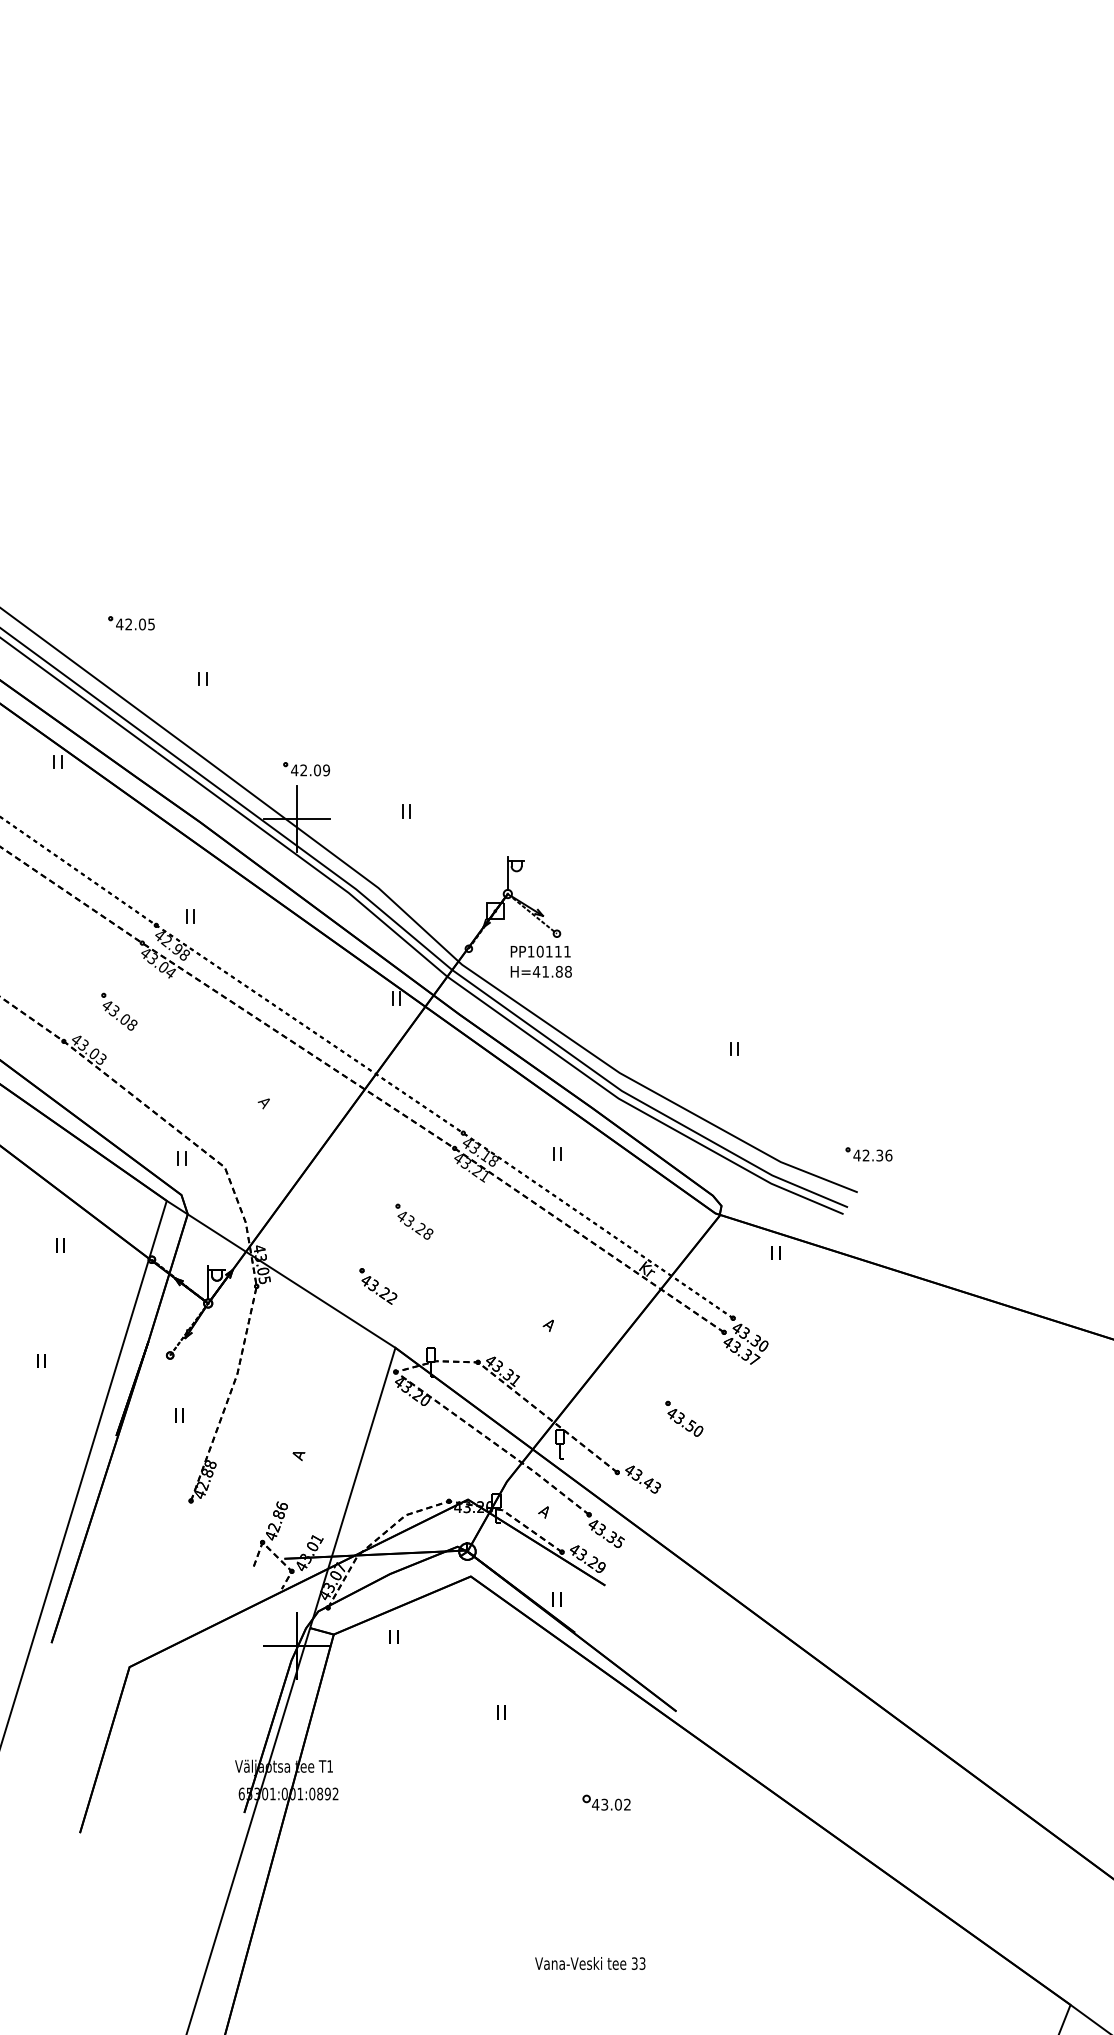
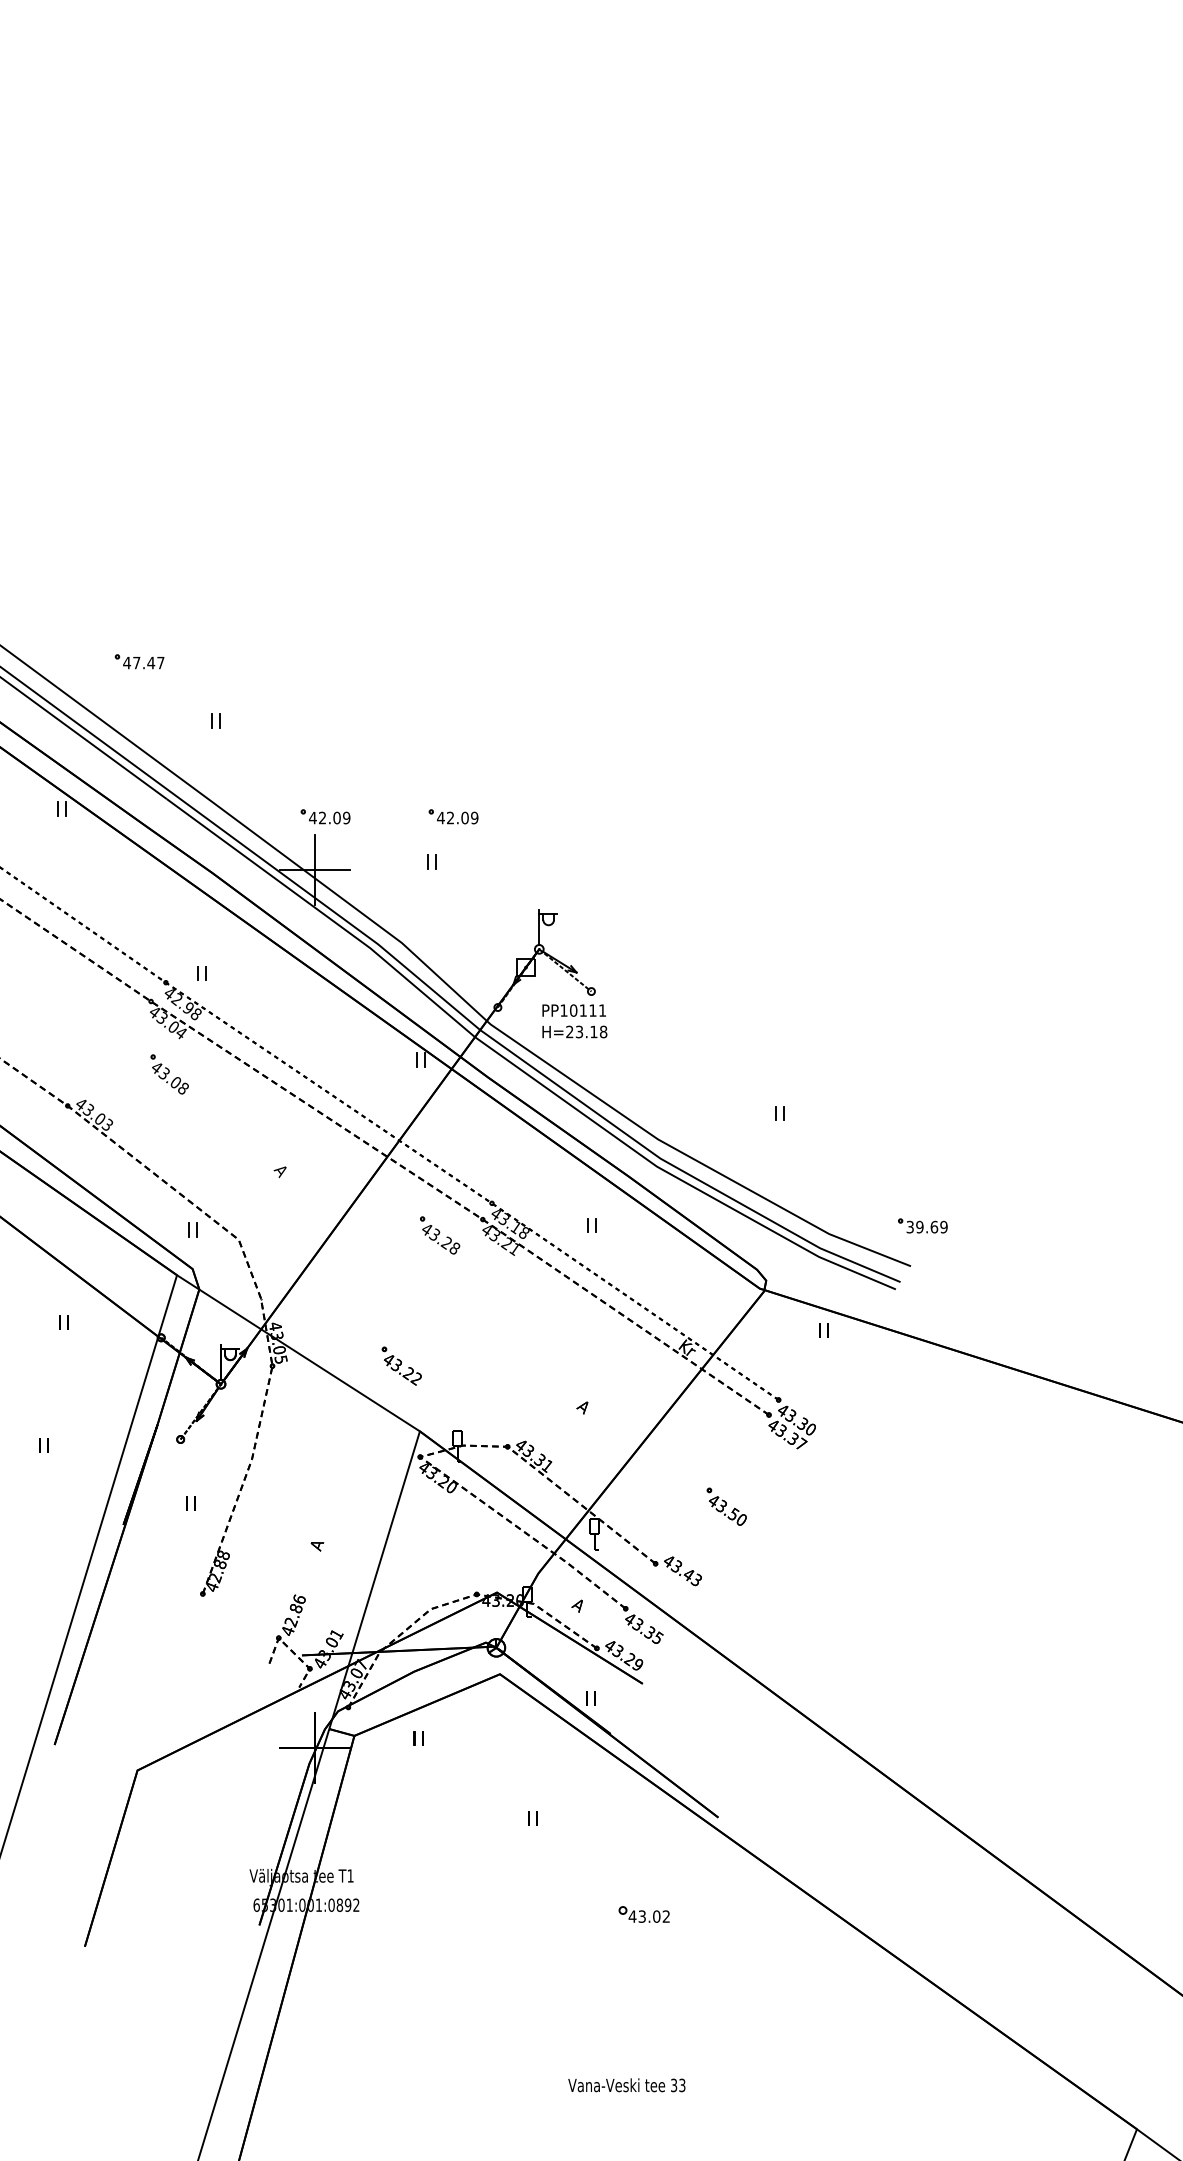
text: (139, 623) -> (148, 662), 42.05 -> 47.47
part: (427, 768) -> (453, 816), added
text: (547, 971) -> (581, 1031), H=41.88 -> H=23.18
part: (119, 1011) -> (169, 1074), moved
text: (872, 1154) -> (926, 1226), 42.36 -> 39.69
part: (414, 1221) -> (440, 1235), moved

